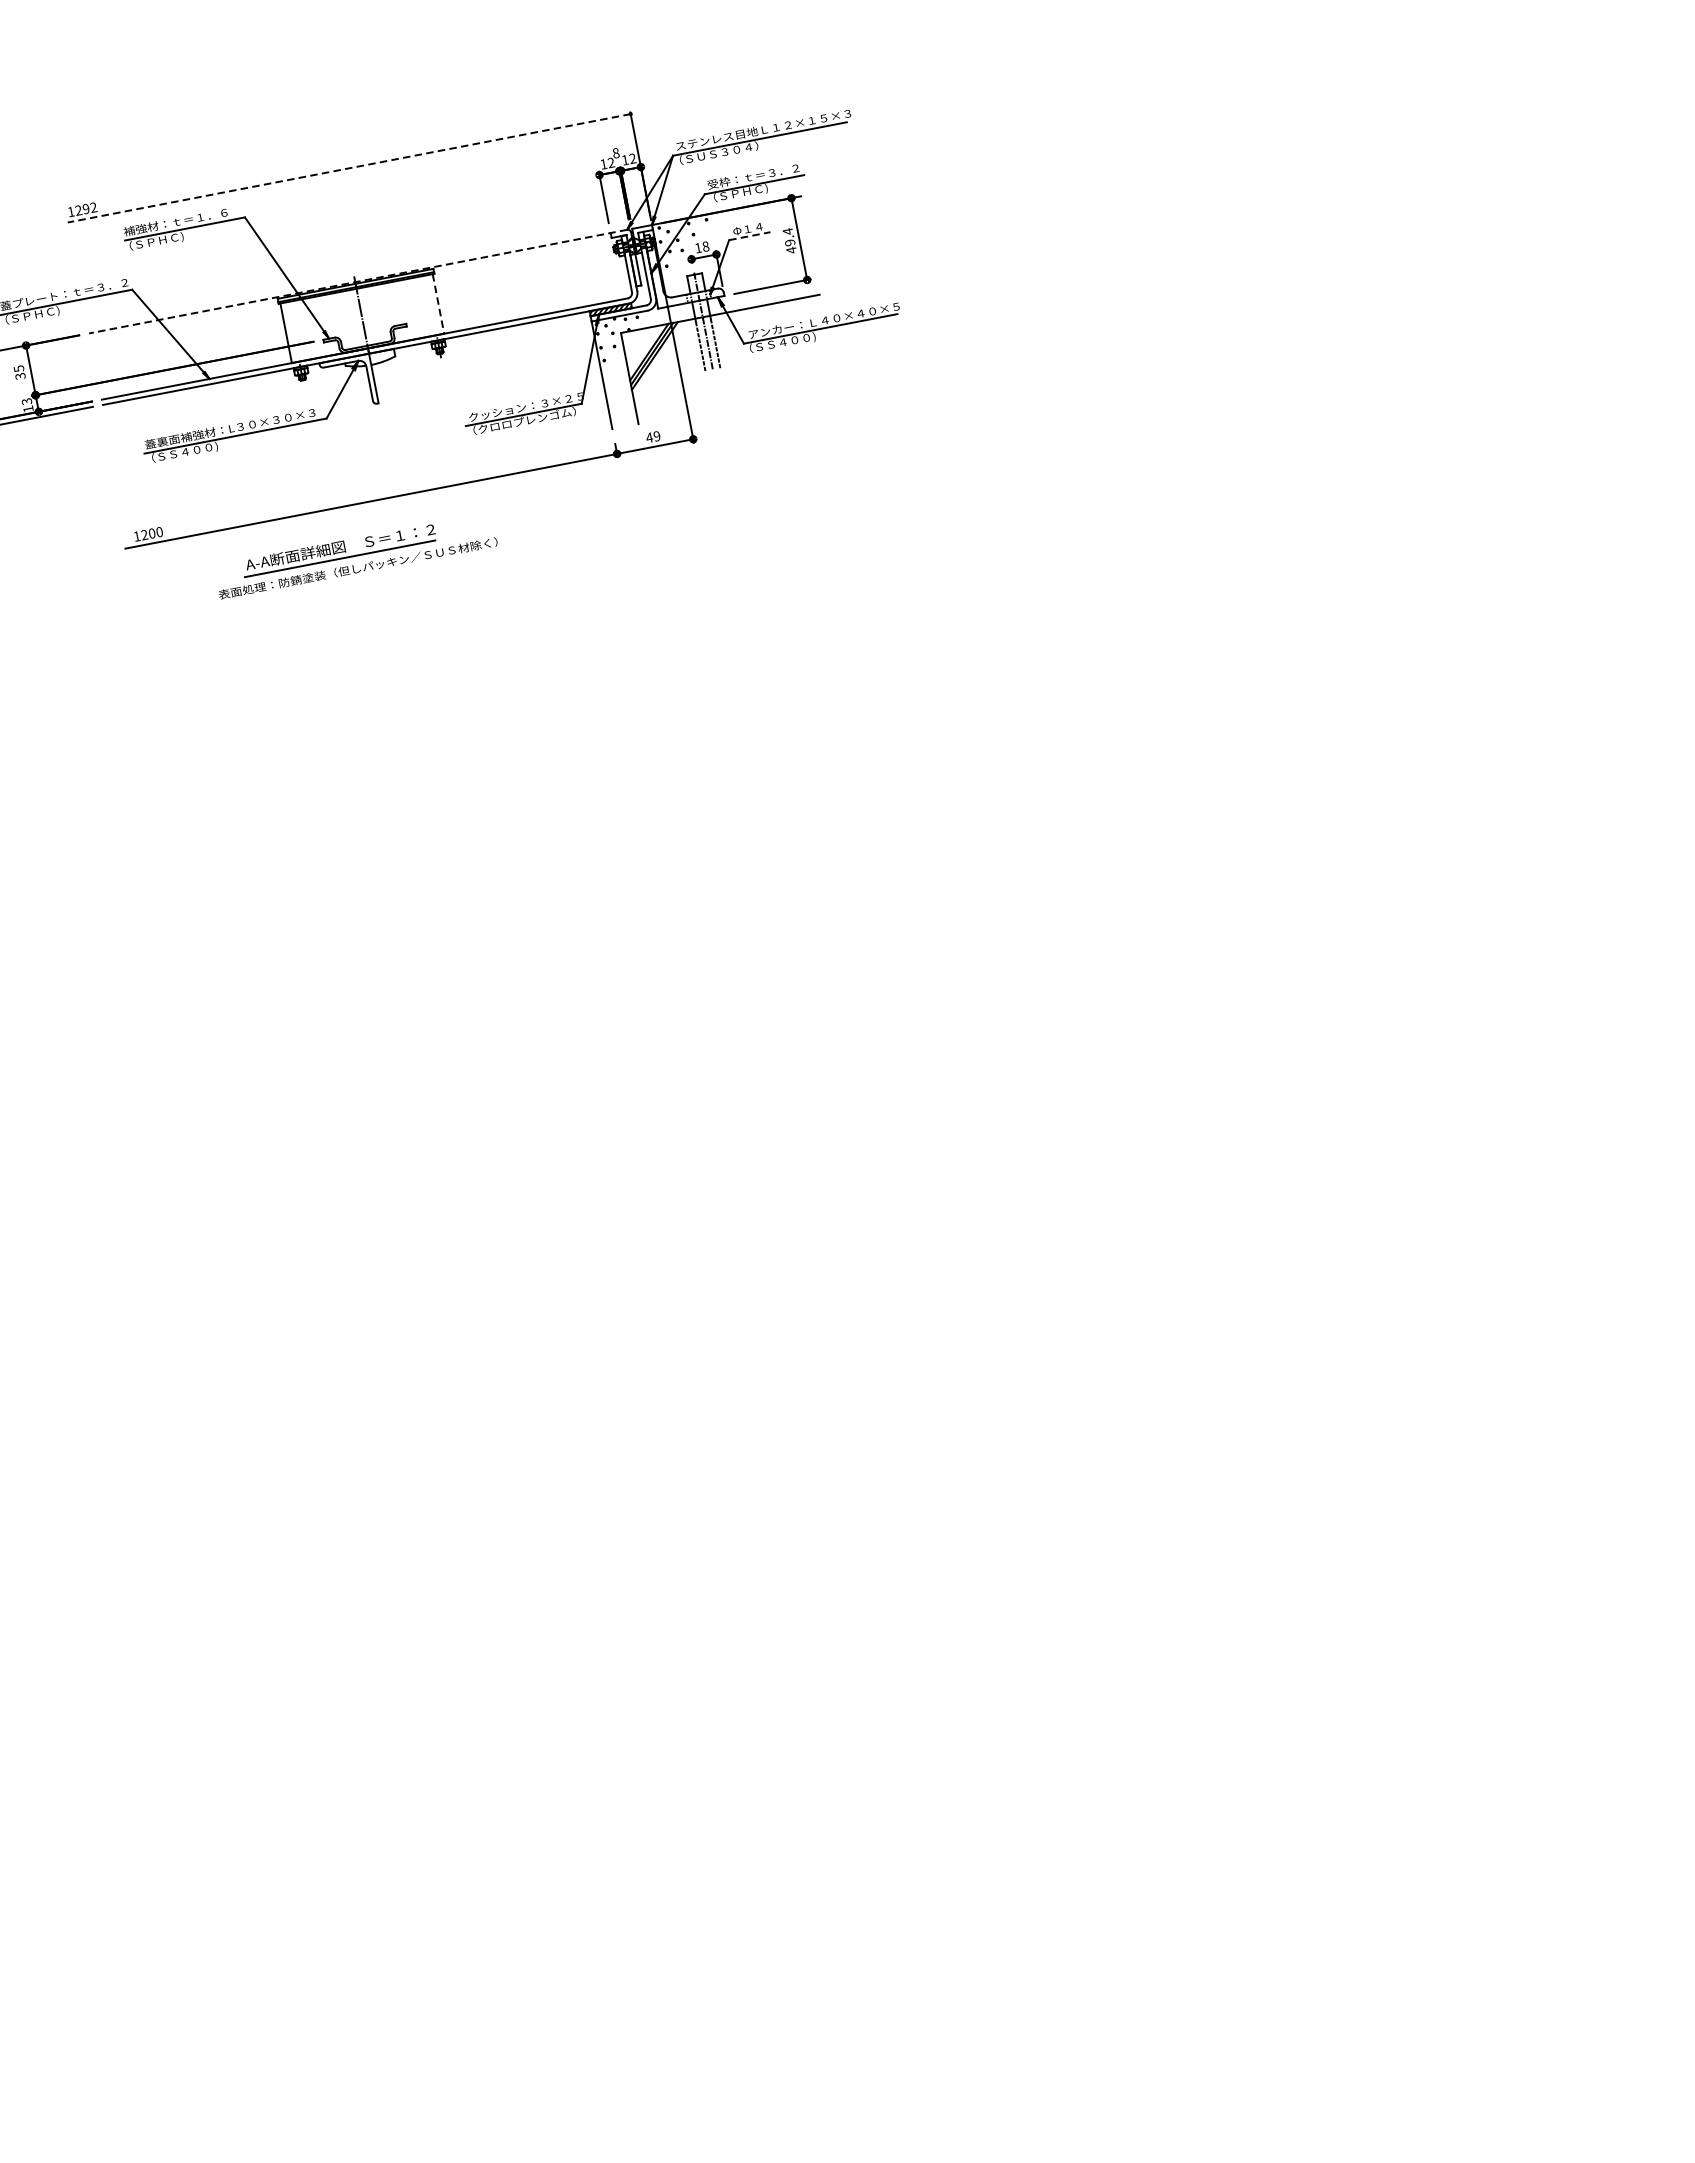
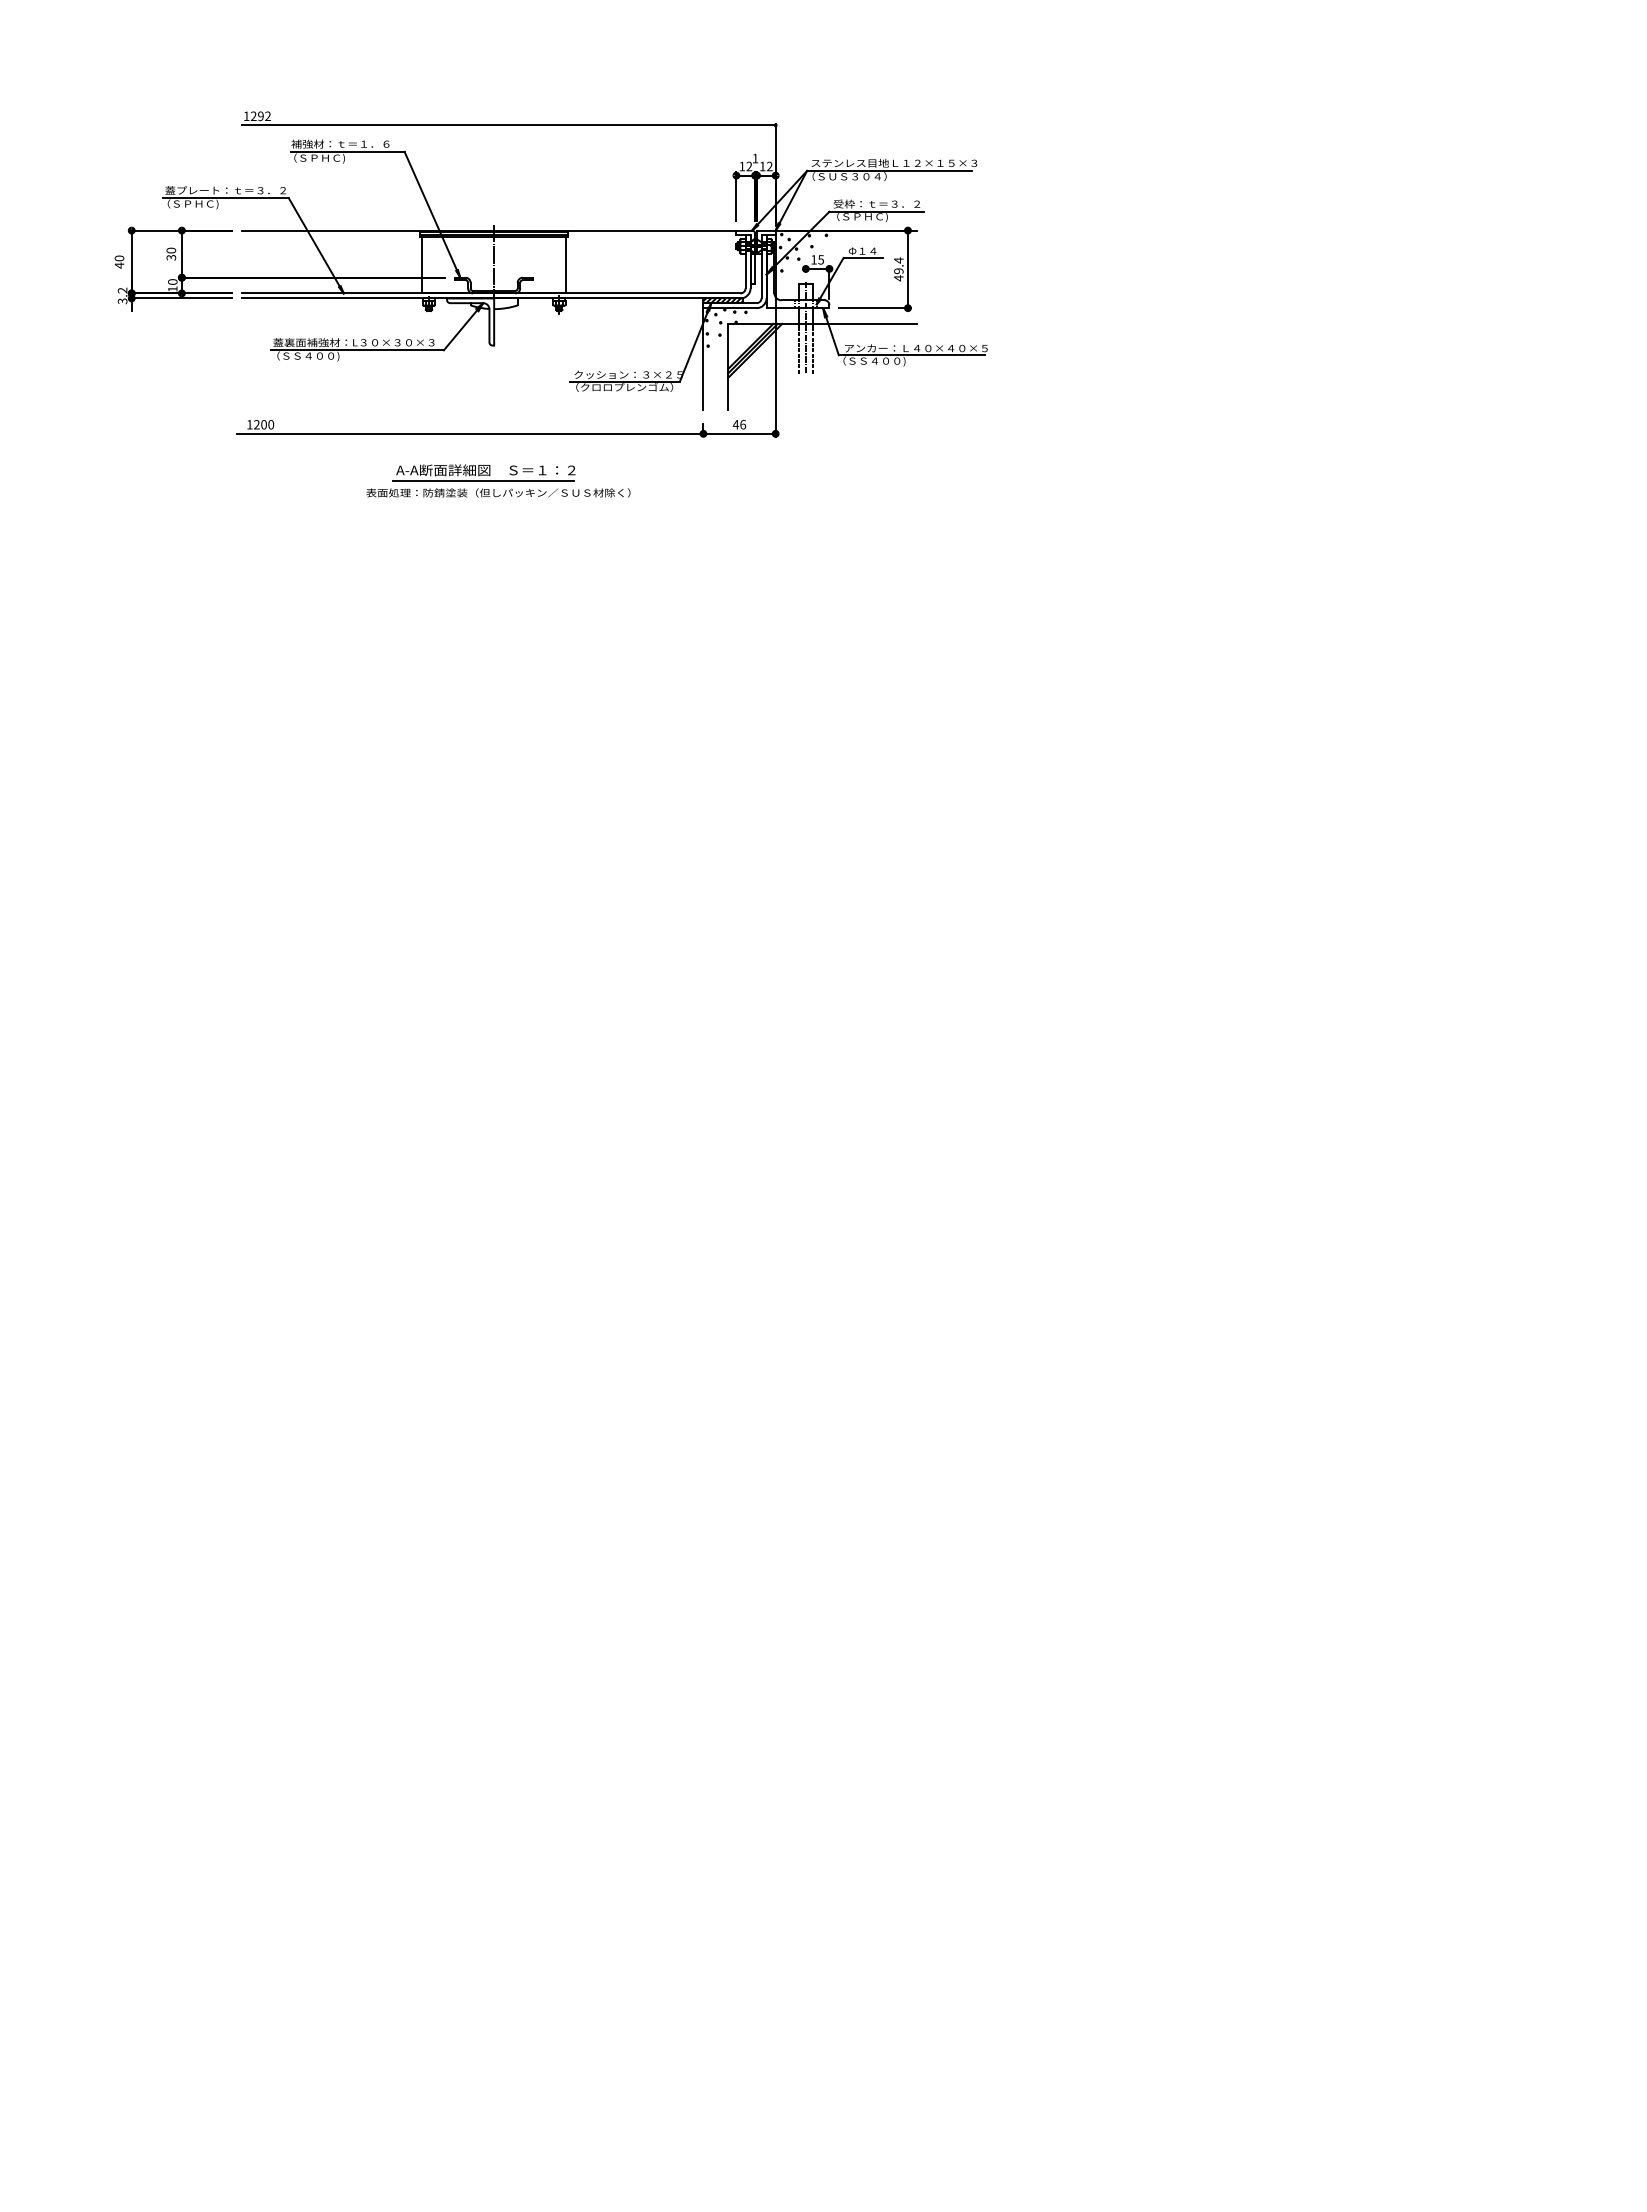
text: (616, 153) -> (755, 158), 8 -> 1
line: (349, 168) -> (508, 125), dashed -> solid
line: (750, 236) -> (863, 258), dashed -> solid
text: (706, 246) -> (821, 259), 18 -> 15
line: (357, 281) -> (496, 230), dashed -> solid
line: (438, 304) -> (566, 265), dashed -> solid
text: (19, 368) -> (171, 250), 35 -> 30
text: (26, 401) -> (172, 281), 13 -> 10
text: (657, 435) -> (743, 424), 49 -> 46
part: (355, 555) -> (498, 480), moved

